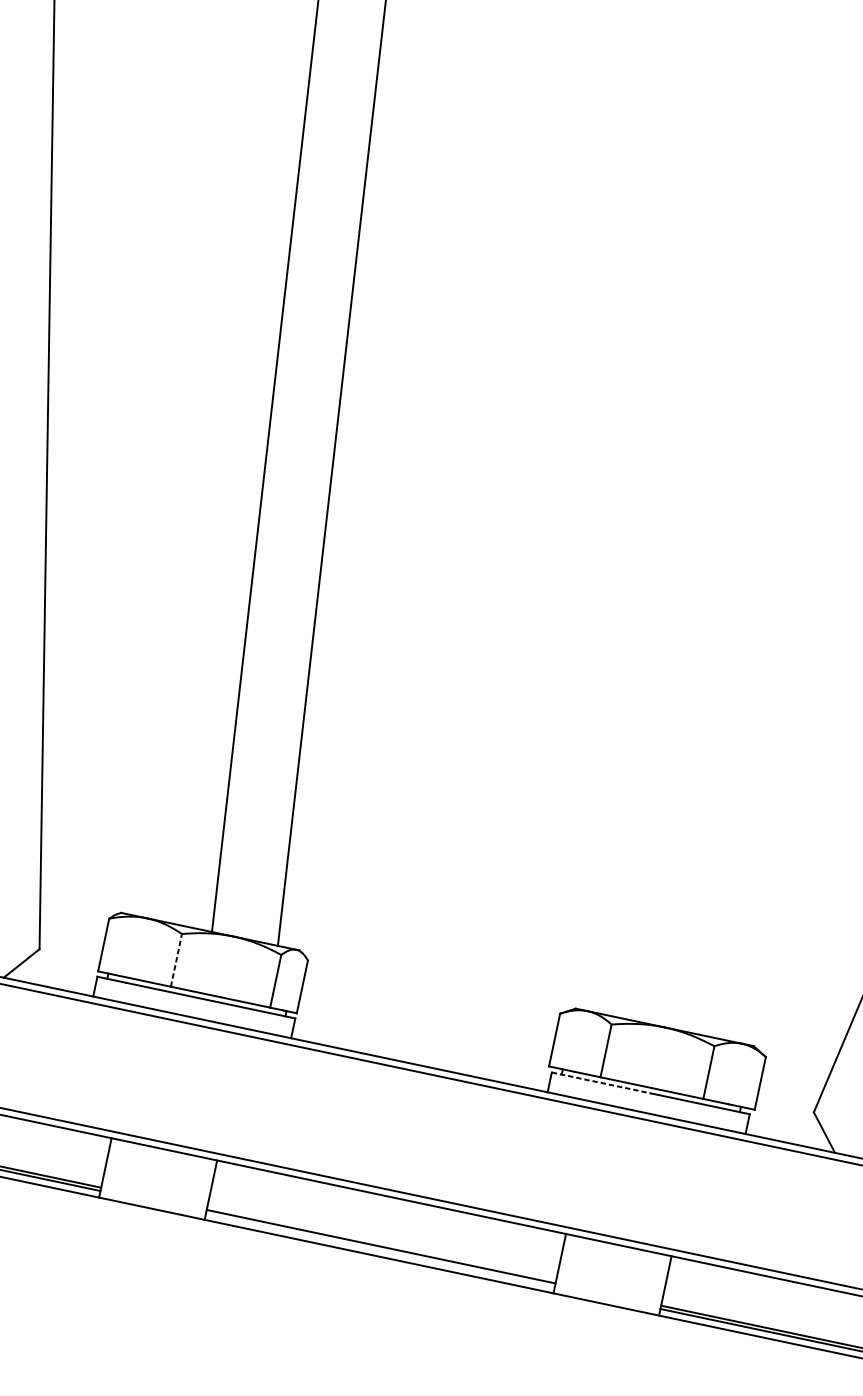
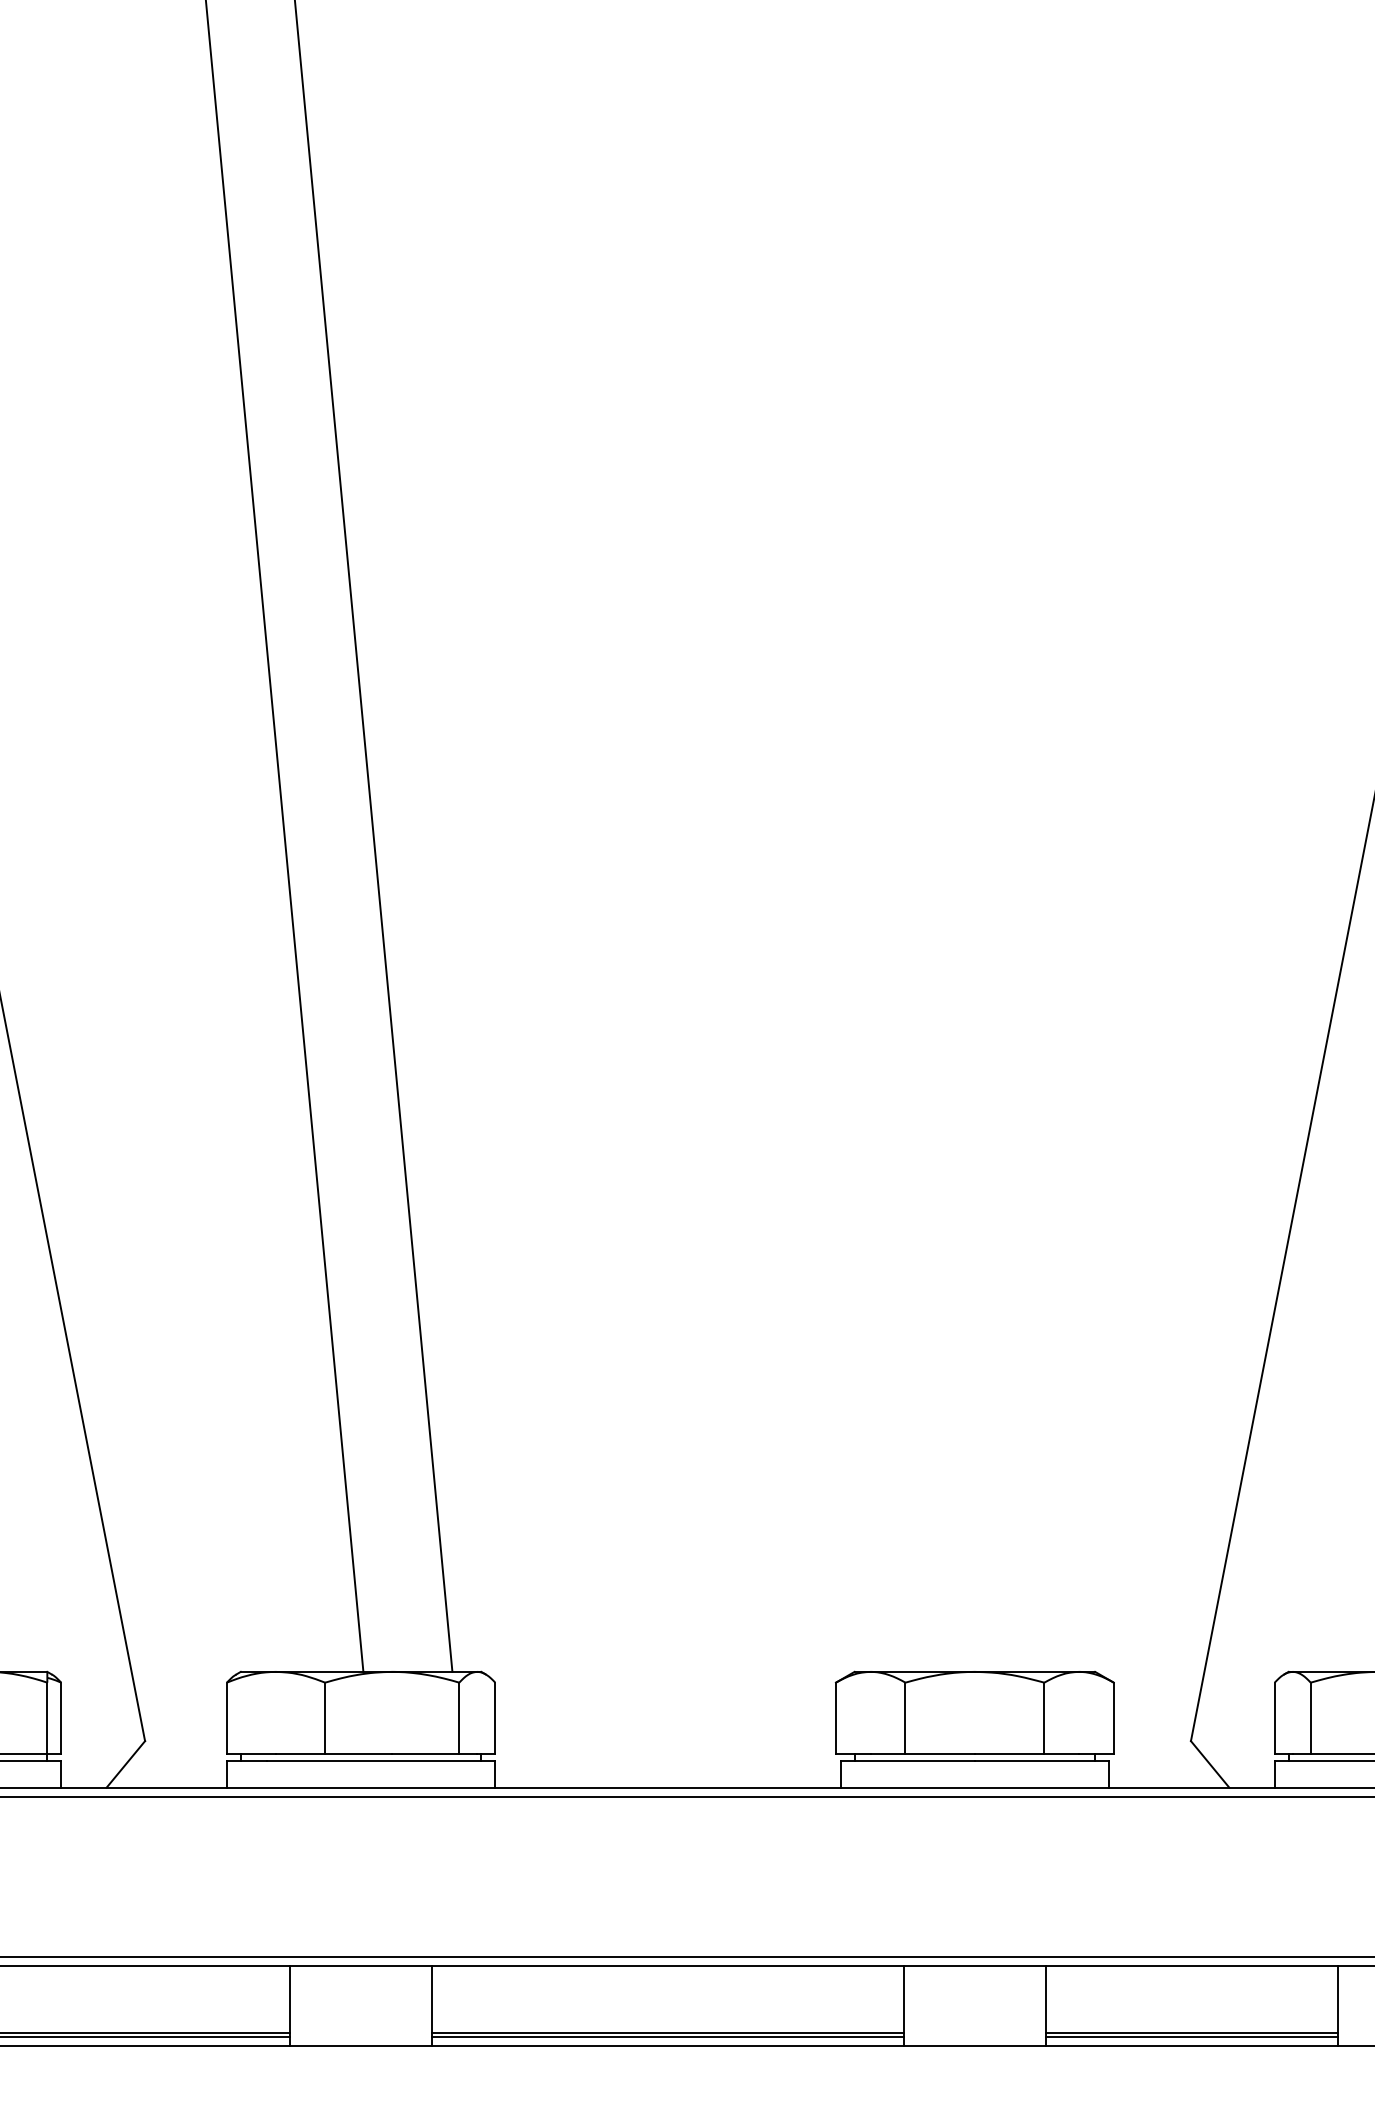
line: (176, 960) -> (325, 1718), dashed -> solid
line: (601, 1083) -> (908, 1761), dashed -> solid
line: (380, 1250) -> (667, 2037), added

